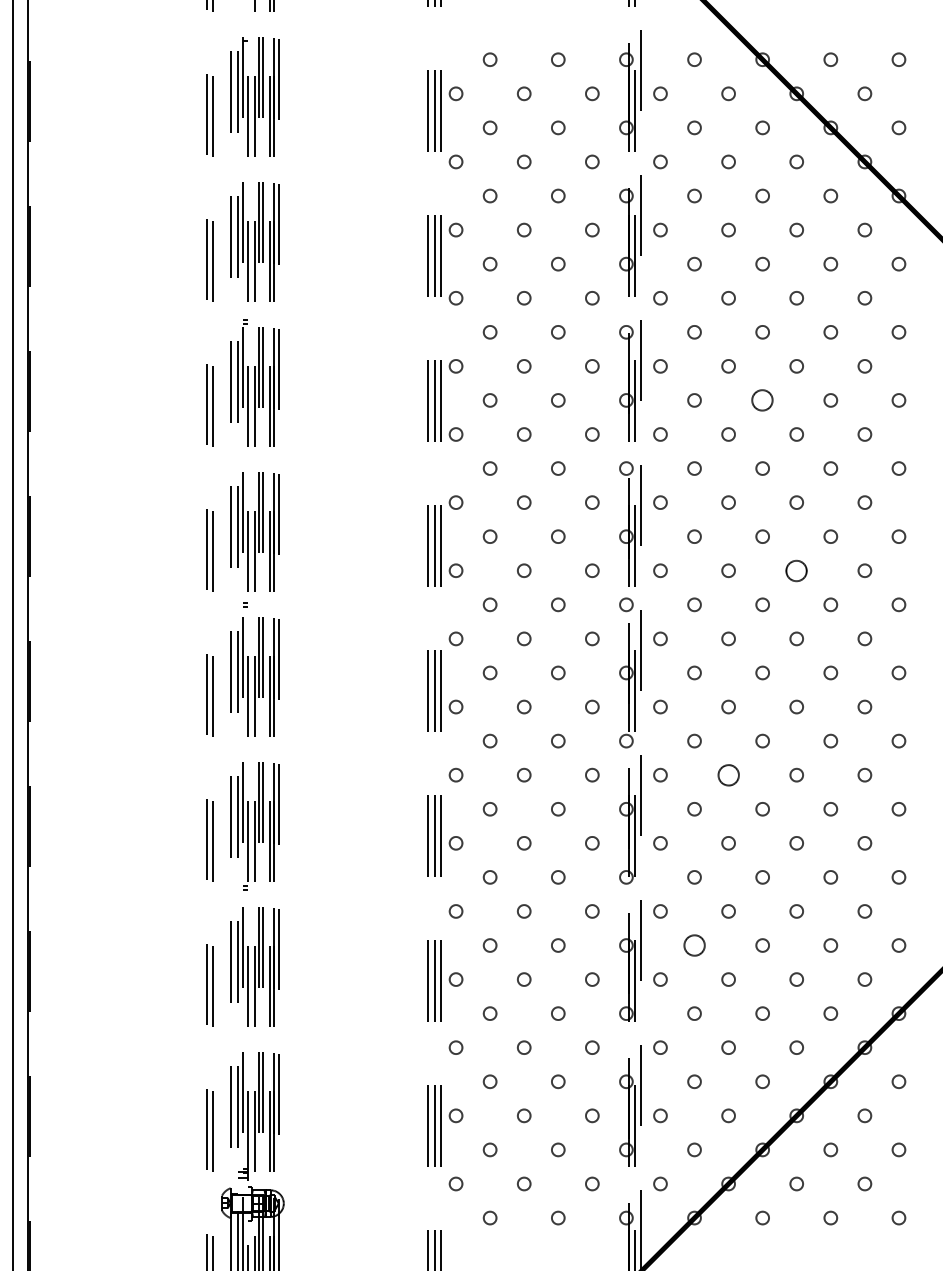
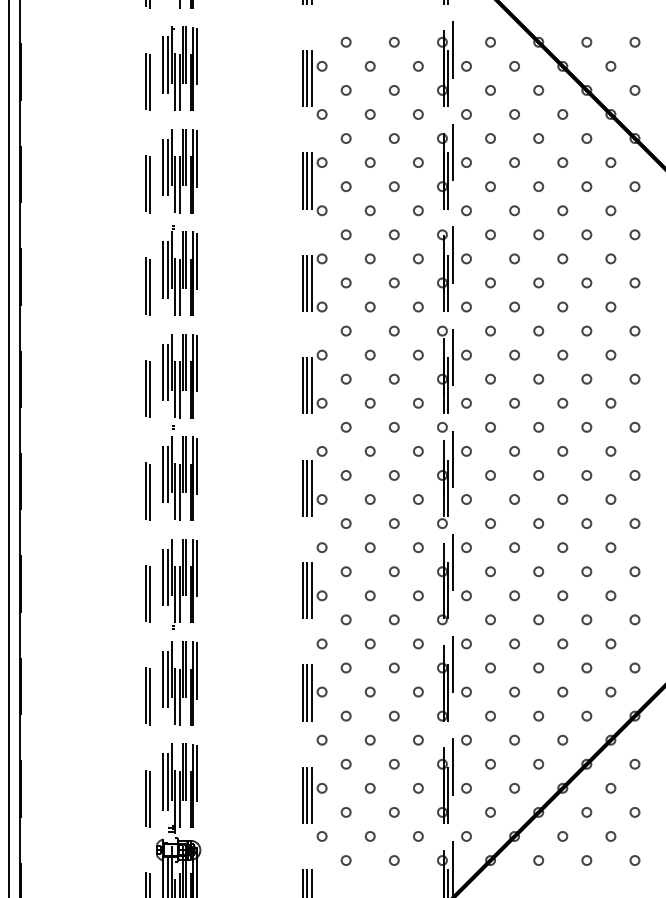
circle: (762, 399) -> (538, 282), size x0.62
circle: (796, 569) -> (562, 402), size x0.62
circle: (728, 774) -> (514, 547), size x0.62
circle: (694, 944) -> (490, 667), size x0.62

